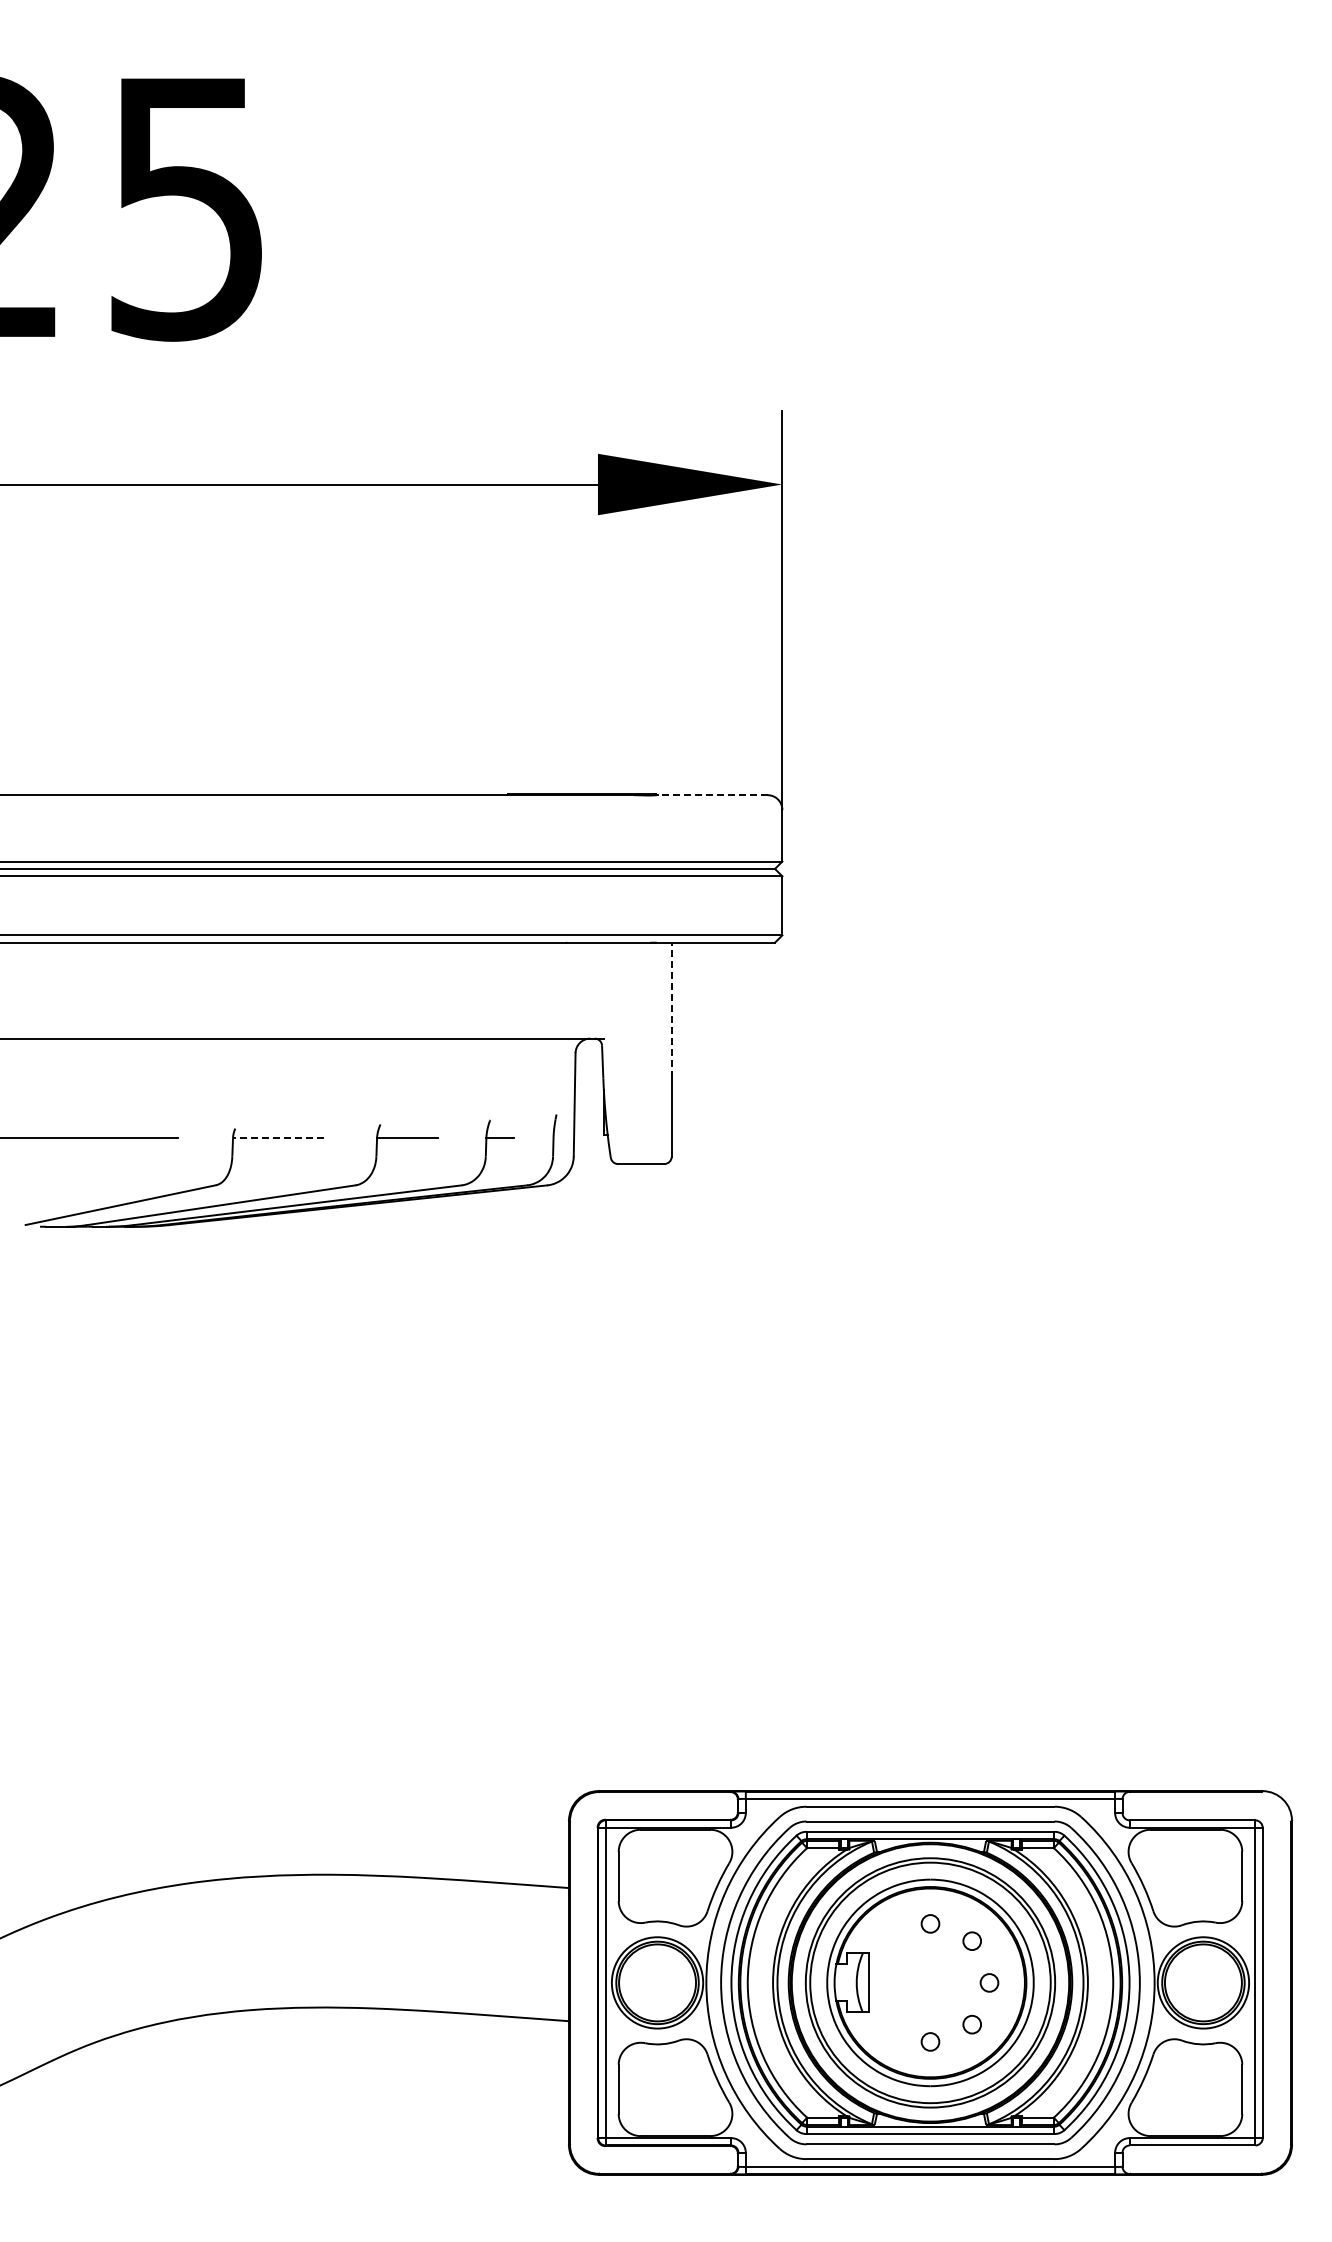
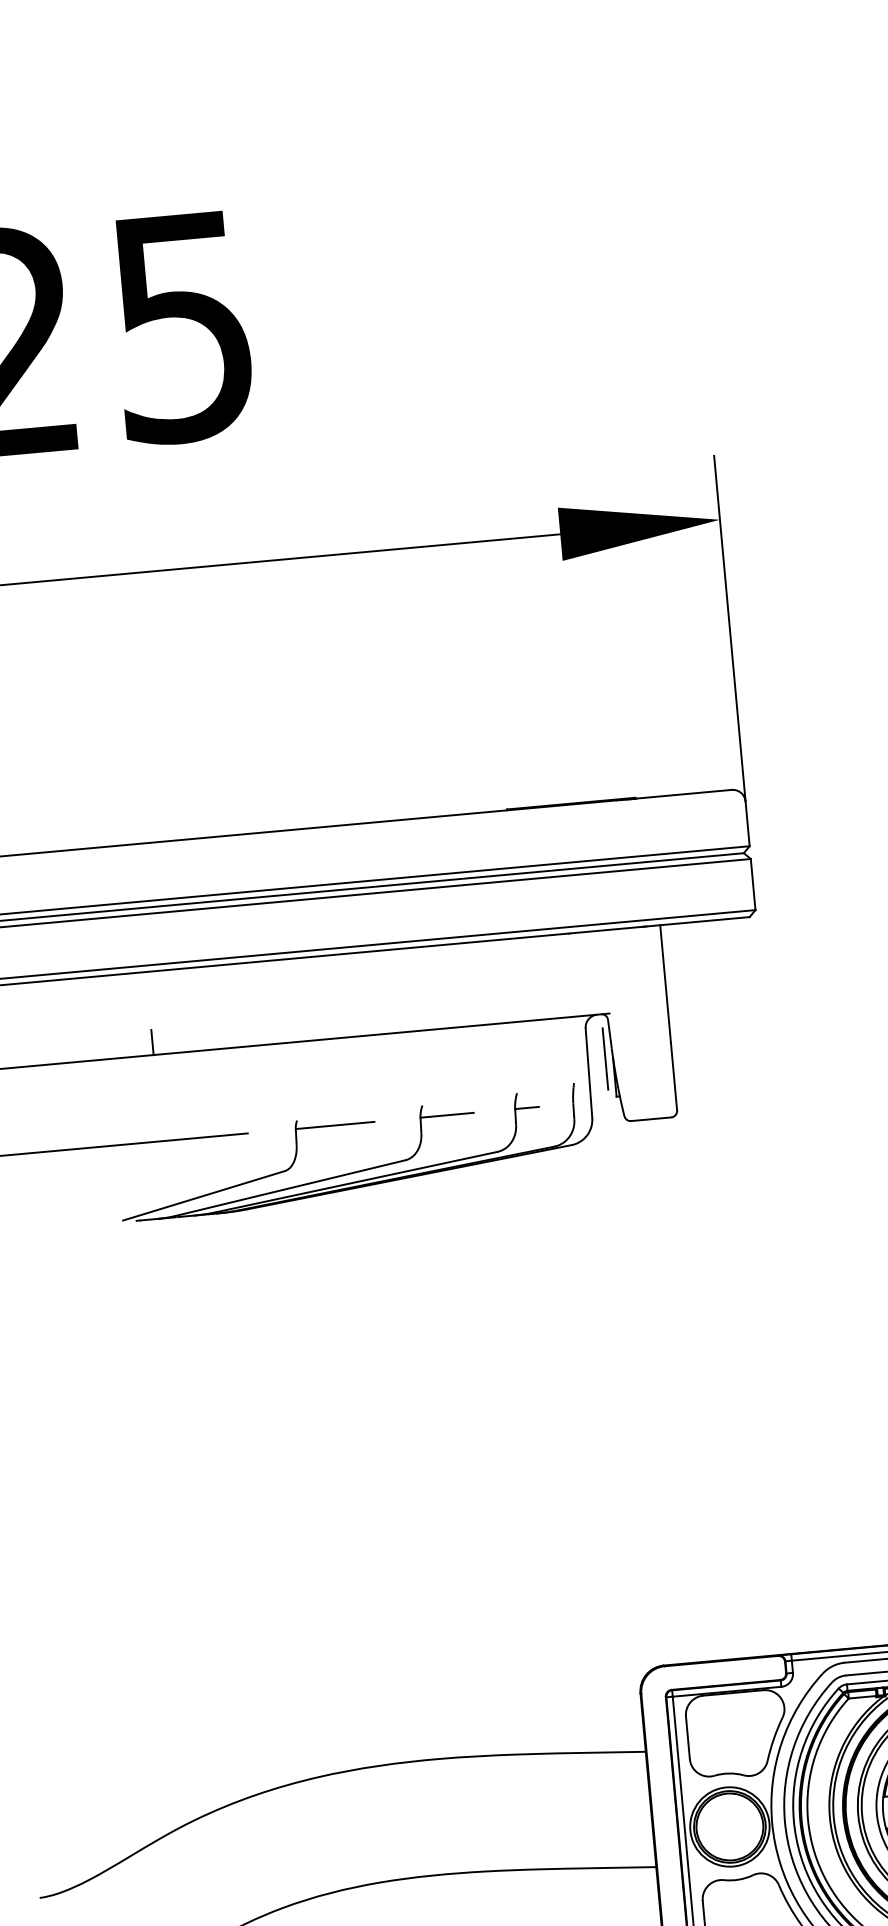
line: (712, 795) -> (683, 794), dashed -> solid
line: (671, 1010) -> (665, 983), dashed -> solid
line: (77, 1023) -> (152, 1041), added
line: (595, 1089) -> (605, 1058), added
line: (277, 1138) -> (334, 1125), dashed -> solid

